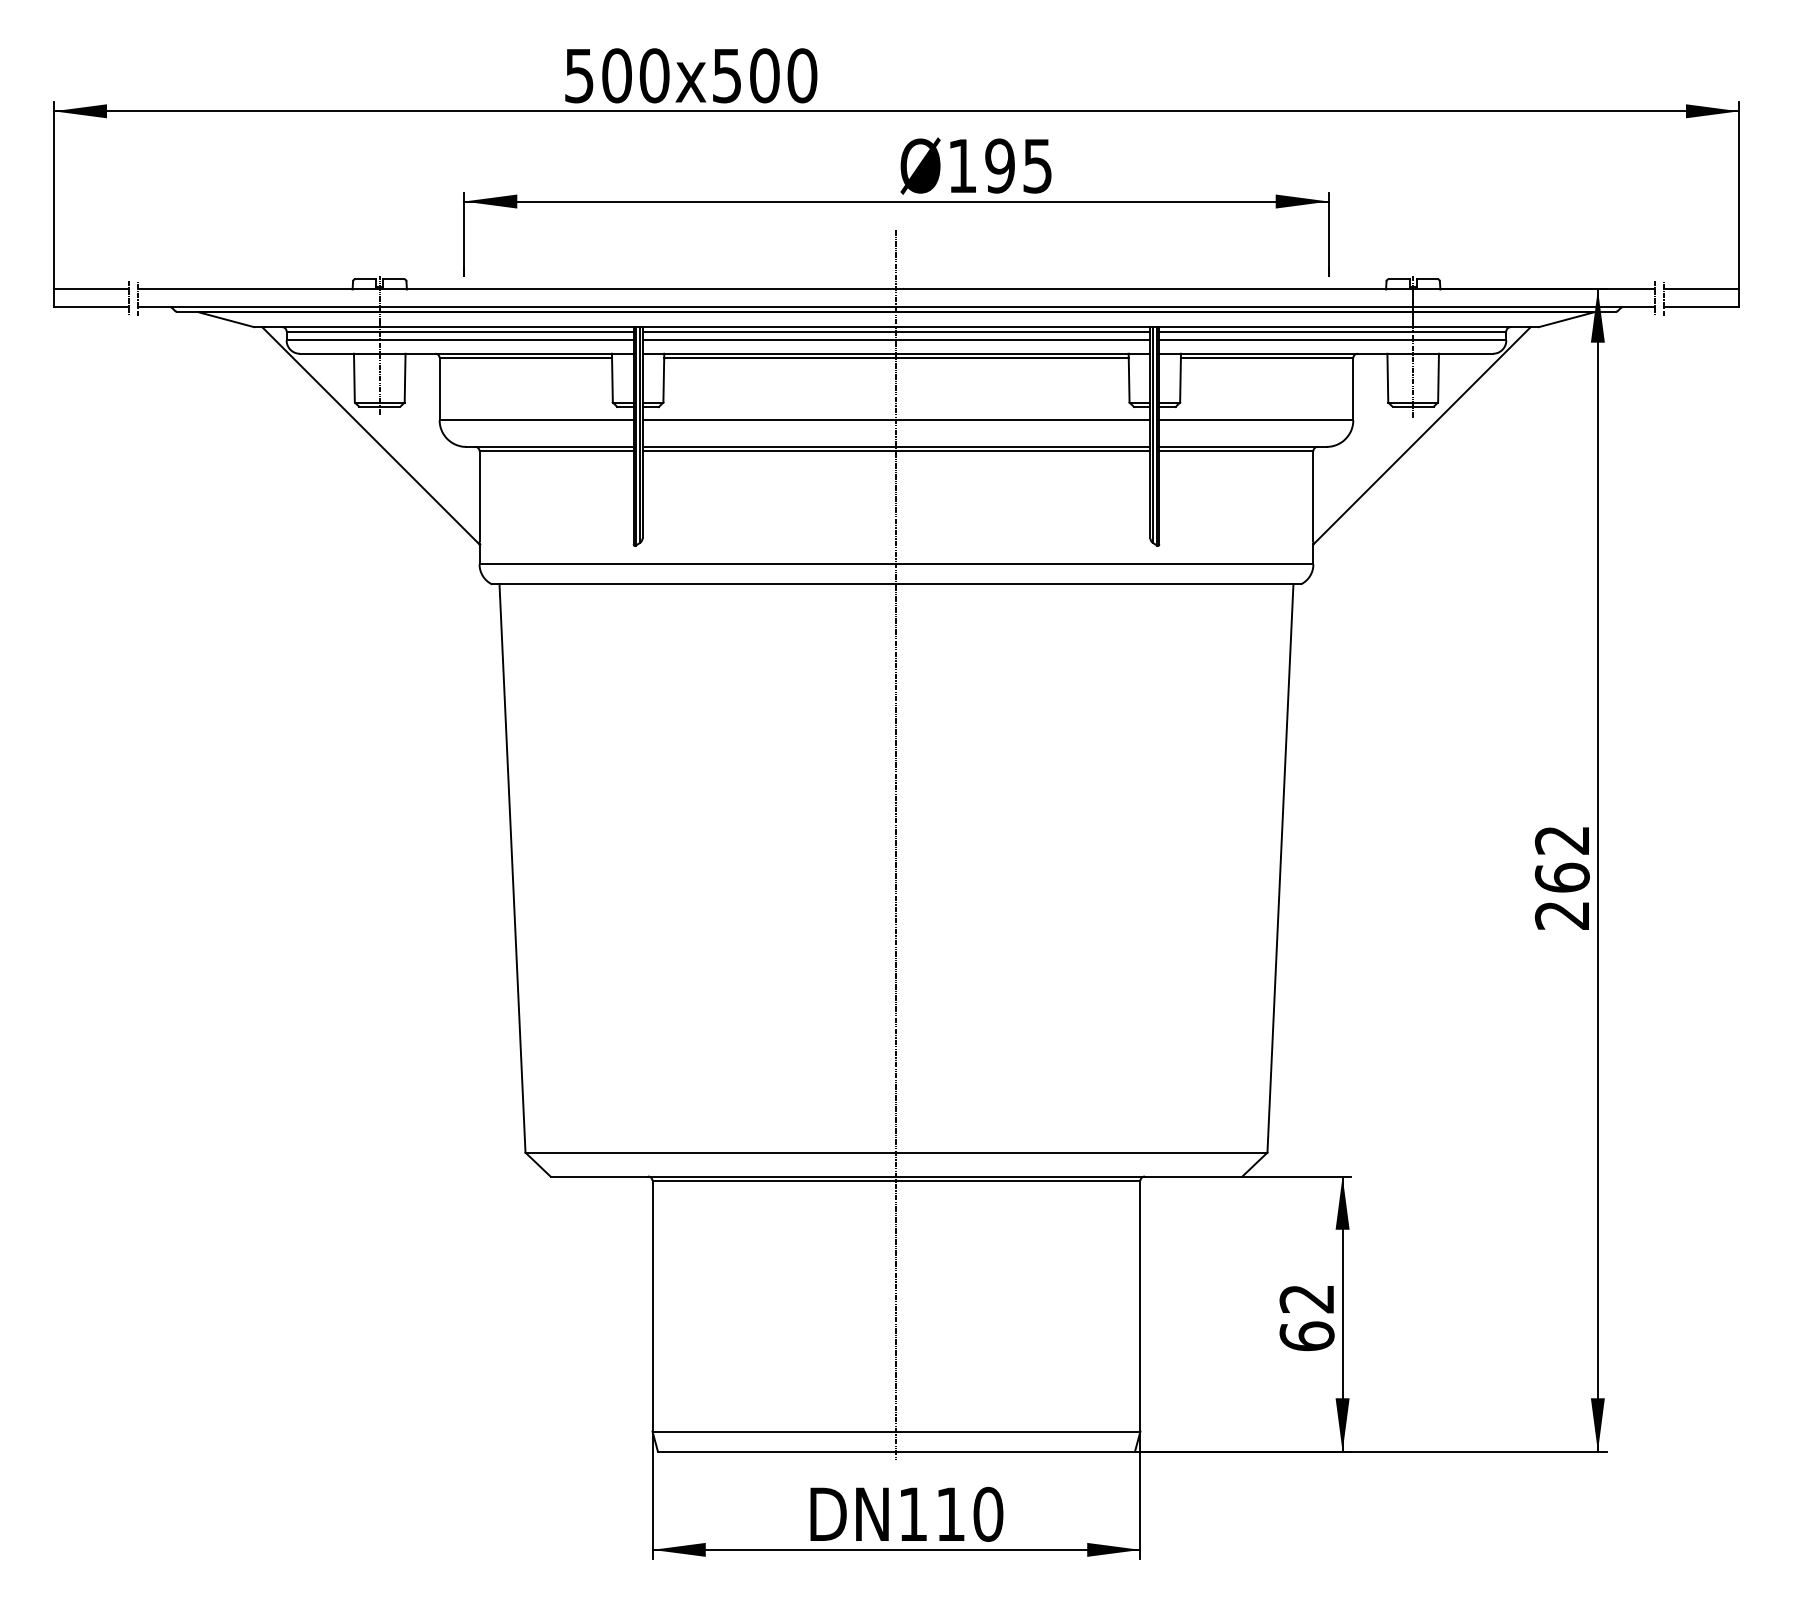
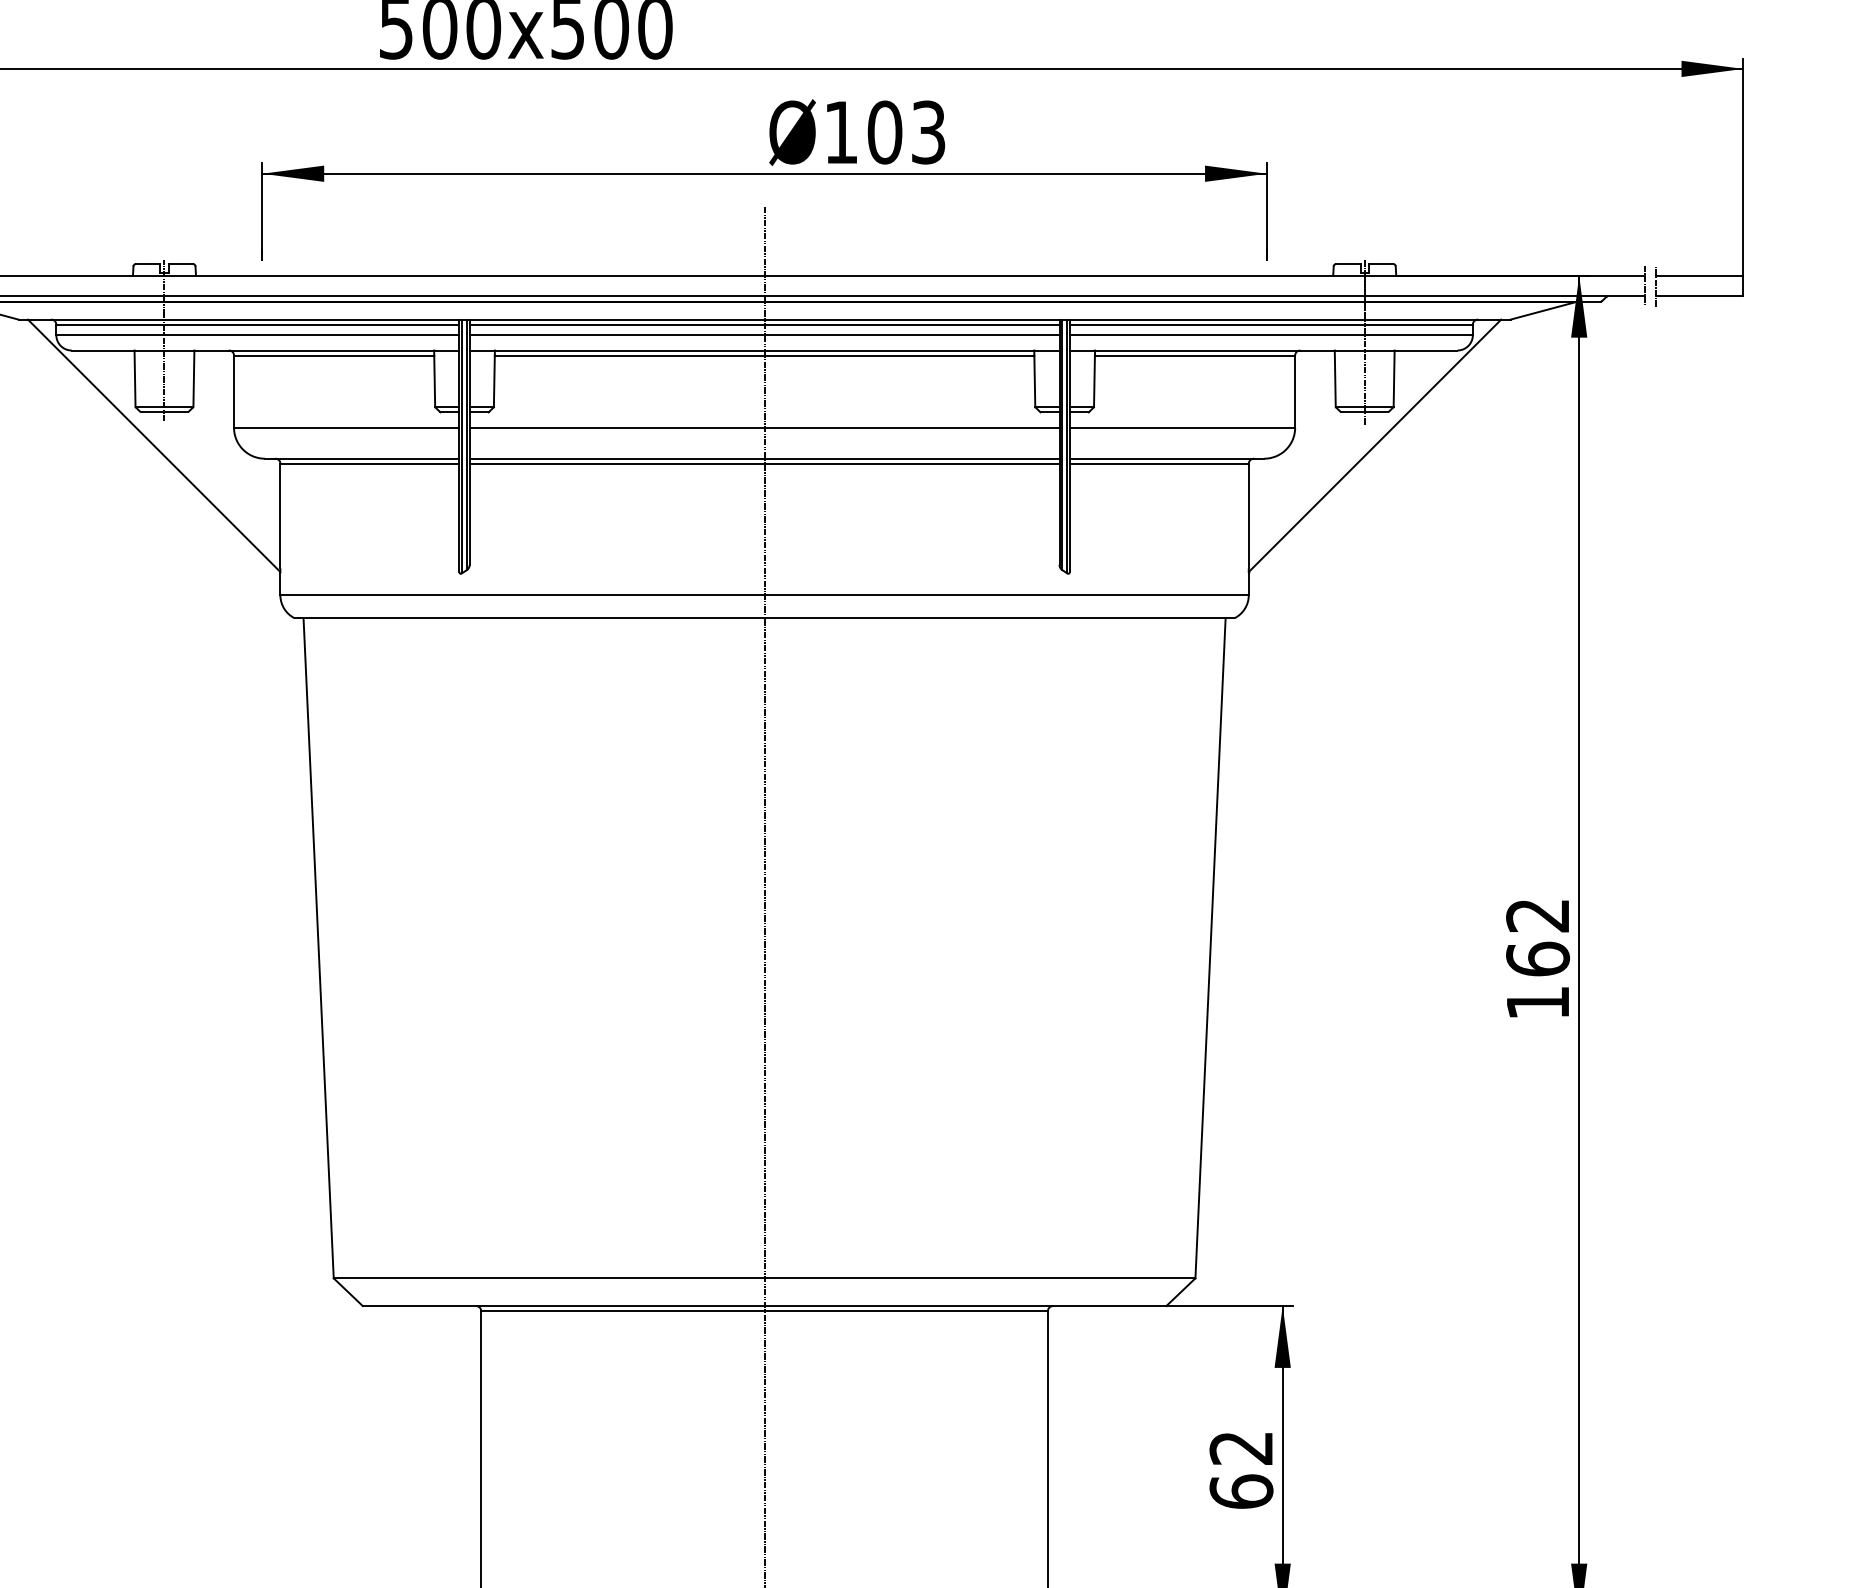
text: (1018, 165) -> (906, 131), 195 -> 103
text: (1561, 915) -> (1536, 1002), 262 -> 162

